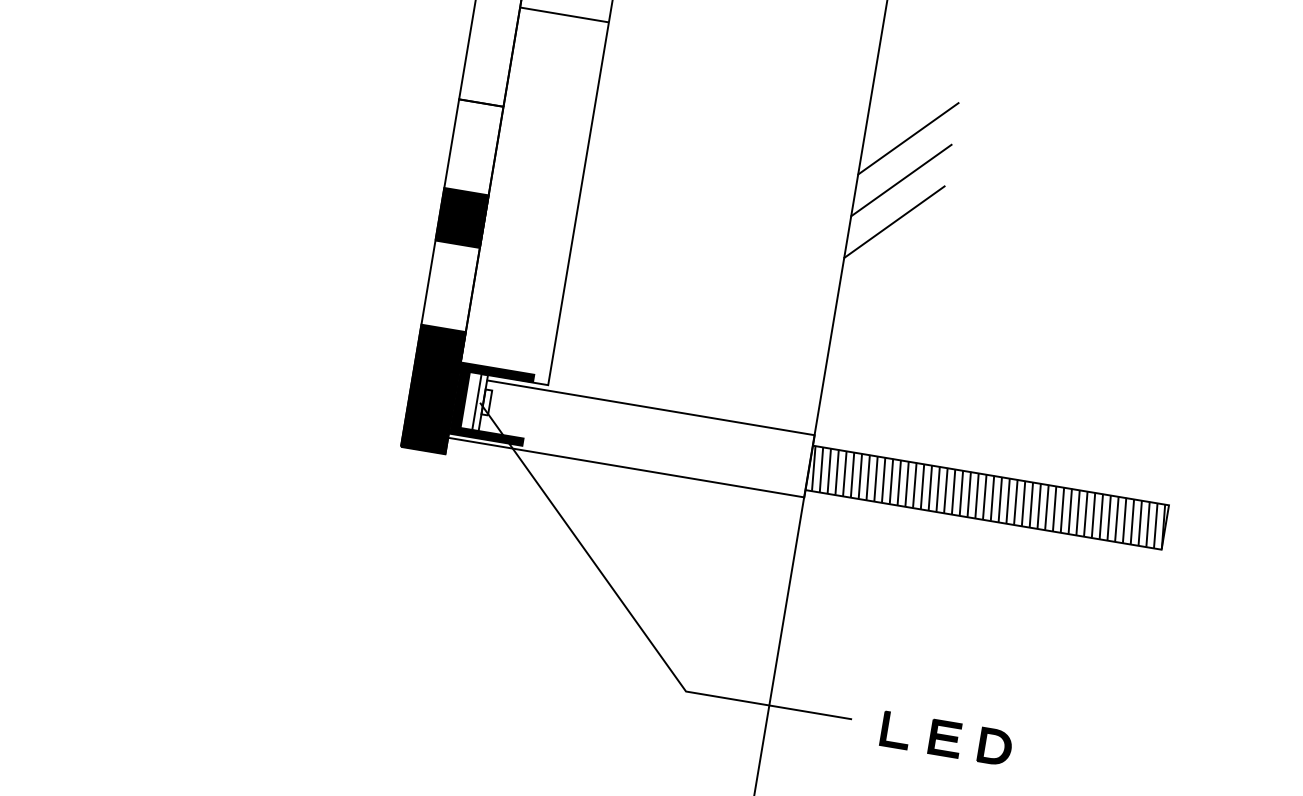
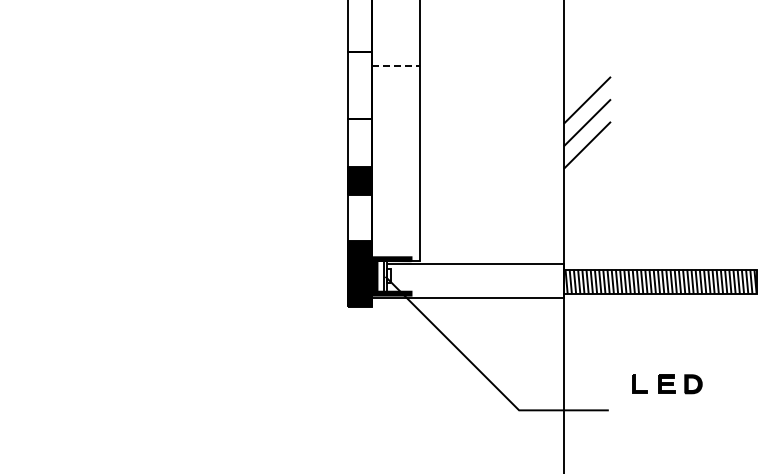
line: (564, 14) -> (395, 65), solid -> dashed
part: (947, 739) -> (667, 384), moved

